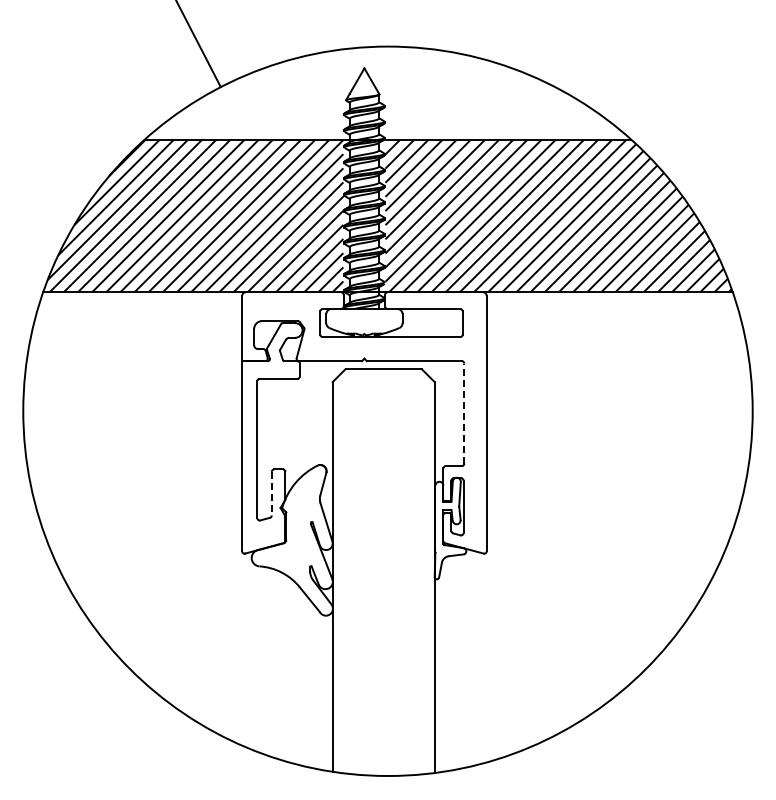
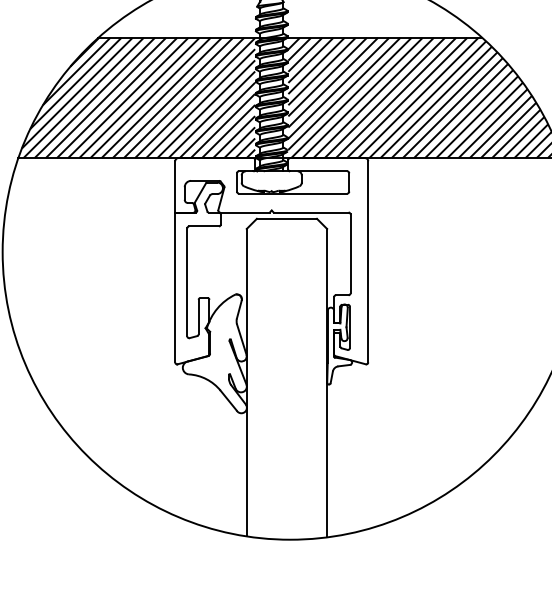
line: (464, 413) -> (350, 253), dashed -> solid
line: (271, 493) -> (198, 316), dashed -> solid

